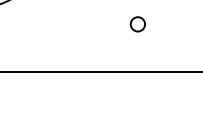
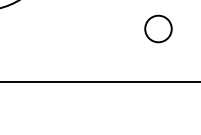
circle: (137, 24) -> (158, 29), size x1.67

